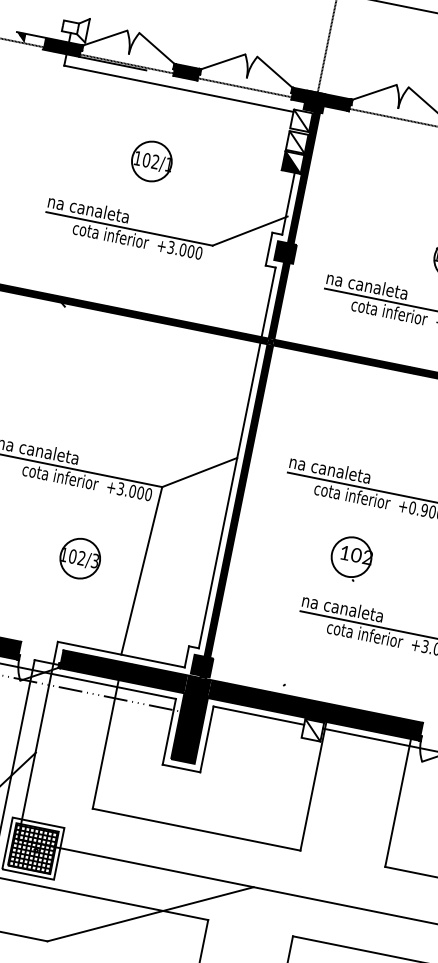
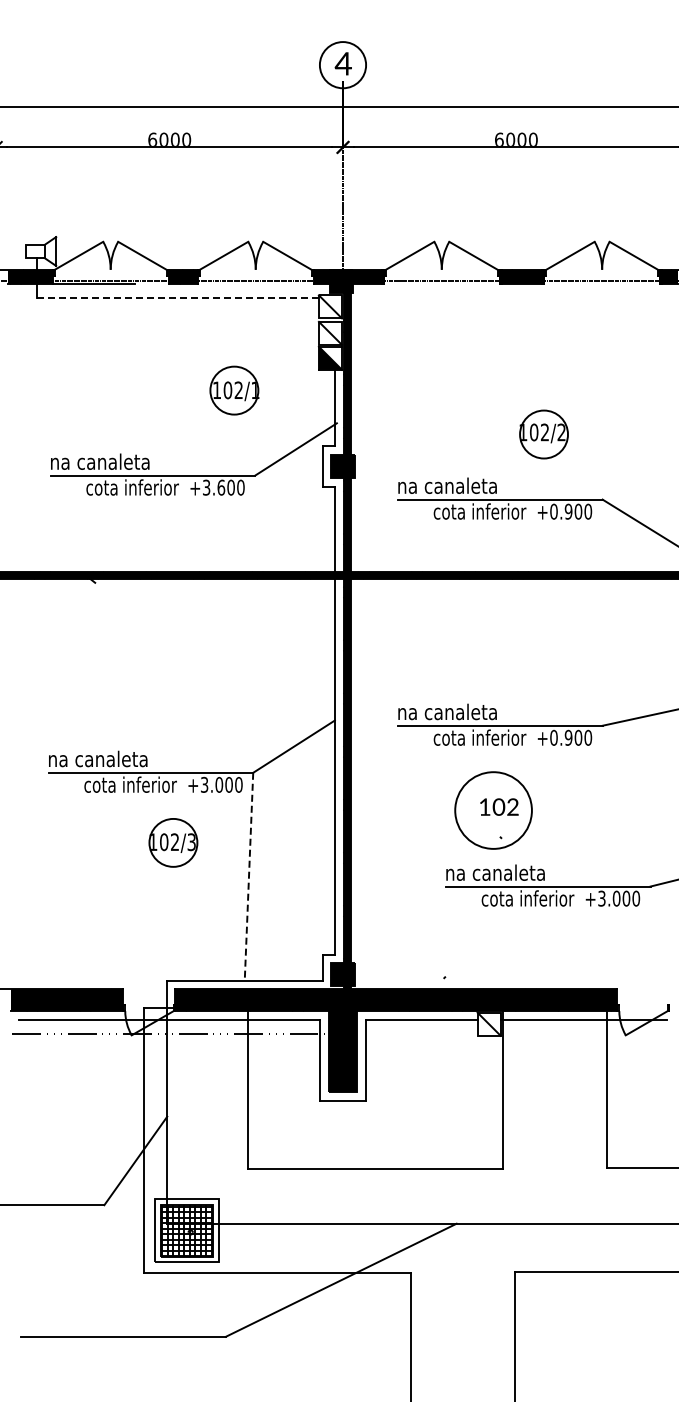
line: (179, 89) -> (178, 298), solid -> dashed
part: (151, 161) -> (234, 390), moved
text: (183, 249) -> (221, 487), +3.000 -> +3.600
circle: (351, 557) -> (493, 810), size x1.6
part: (80, 558) -> (173, 842), moved
line: (142, 570) -> (249, 876), solid -> dashed

